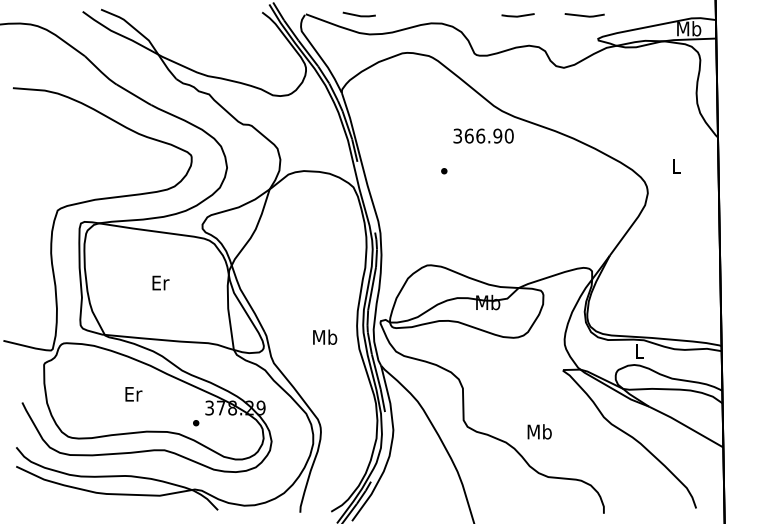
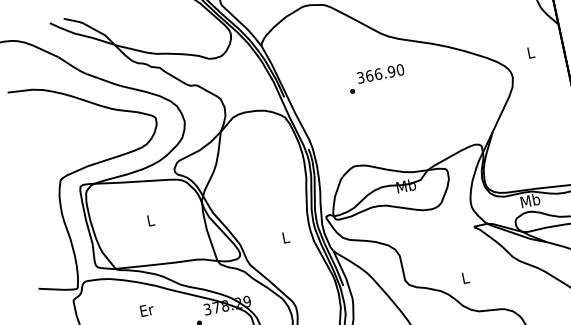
text: (483, 135) -> (380, 73), moved
text: (160, 282) -> (150, 220), Er -> L
text: (325, 336) -> (286, 236), Mb -> L
text: (639, 350) -> (530, 200), L -> Mb
text: (539, 431) -> (465, 277), Mb -> L

